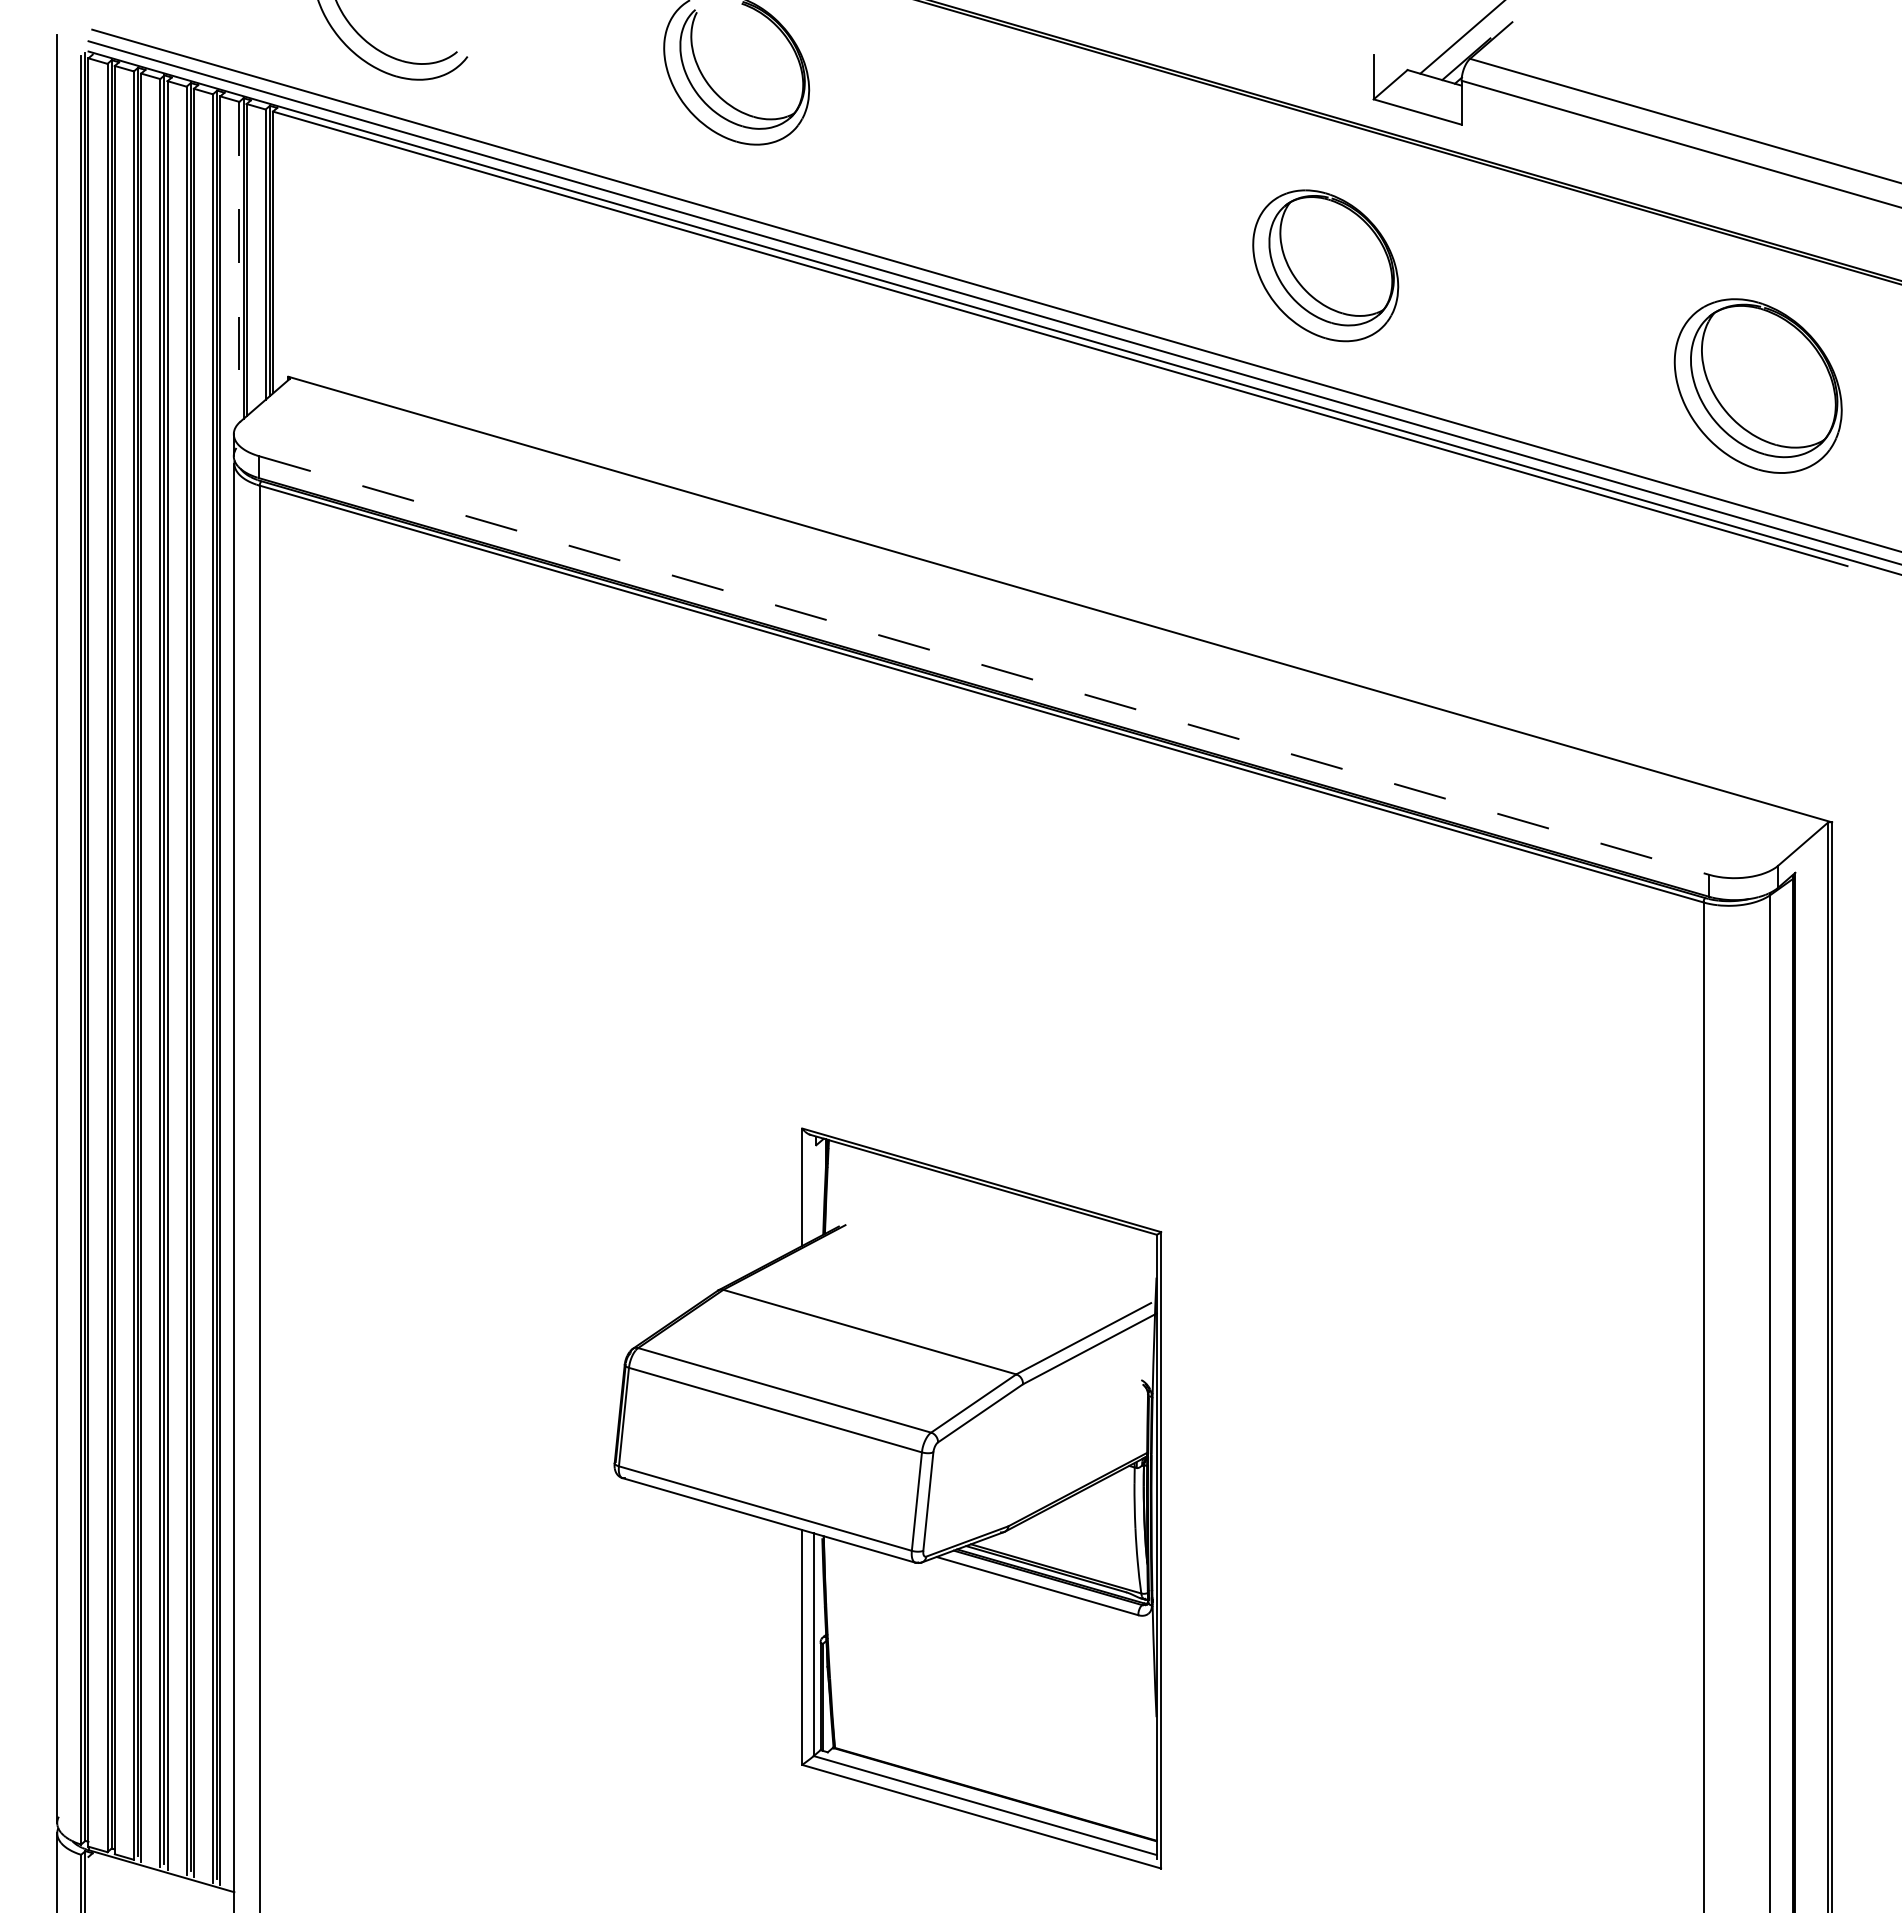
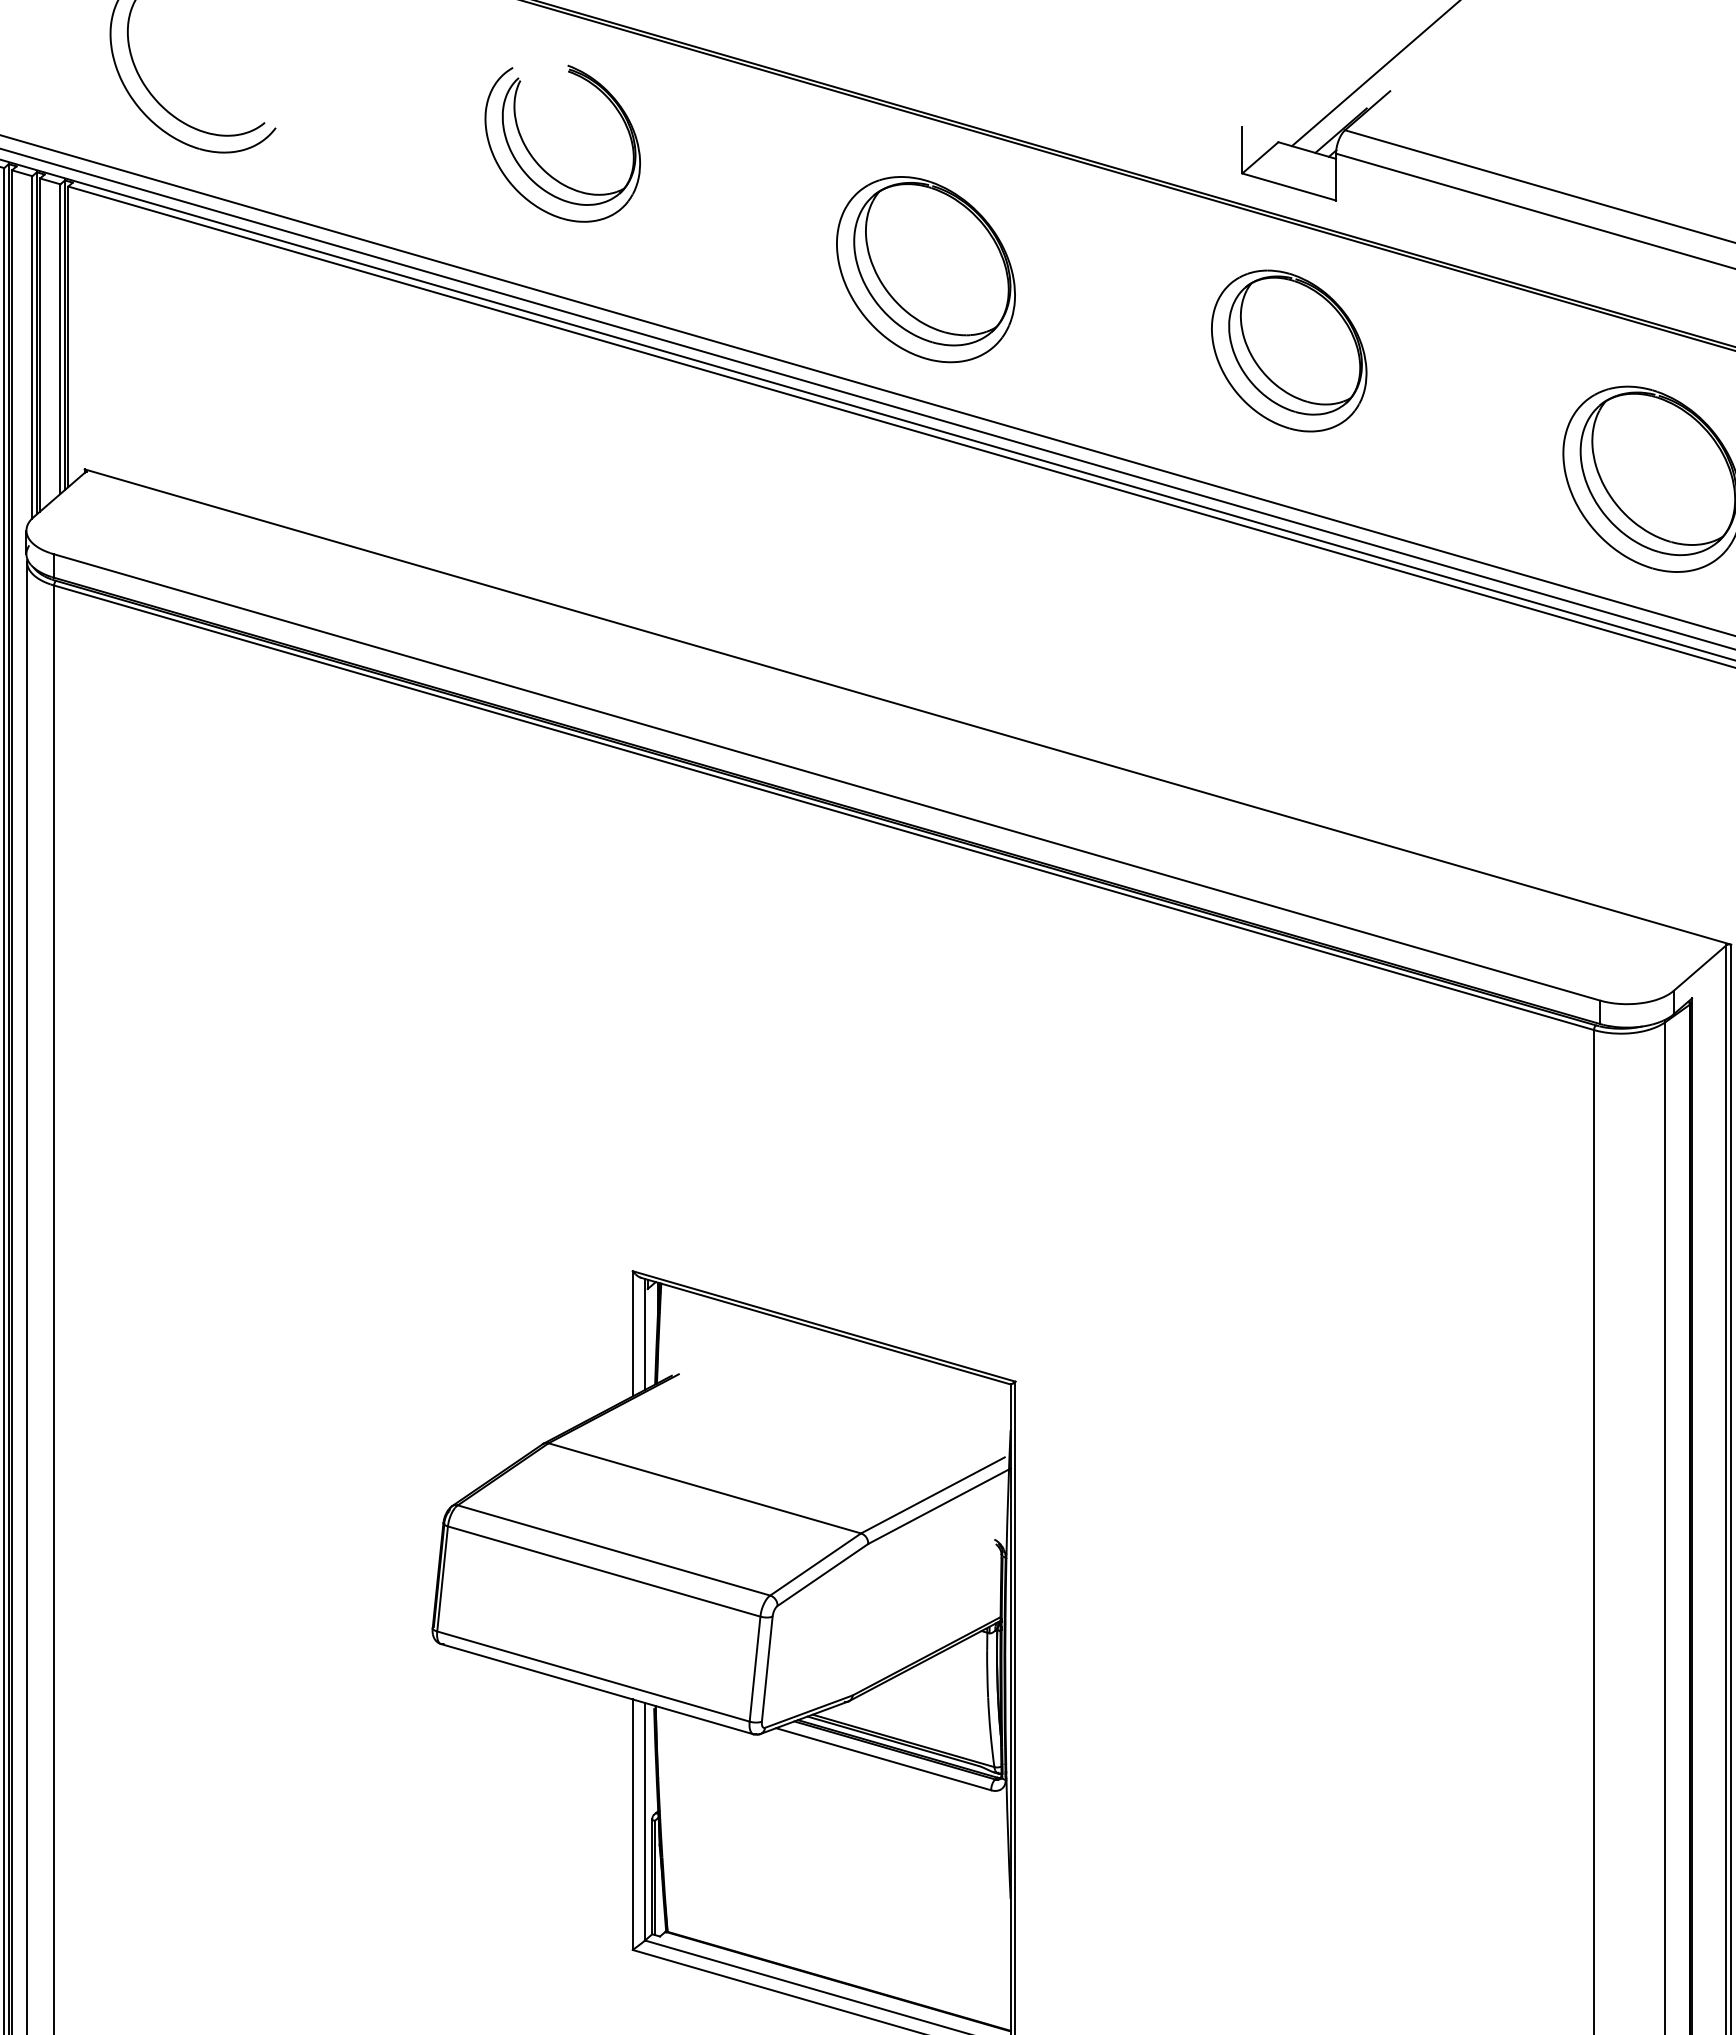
part: (1076, 189) -> (925, 269), added
line: (239, 262) -> (32, 347), dashed -> solid
part: (1325, 265) -> (1288, 350), moved
line: (984, 665) -> (827, 777), dashed -> solid
line: (813, 1187) -> (644, 1334), added

